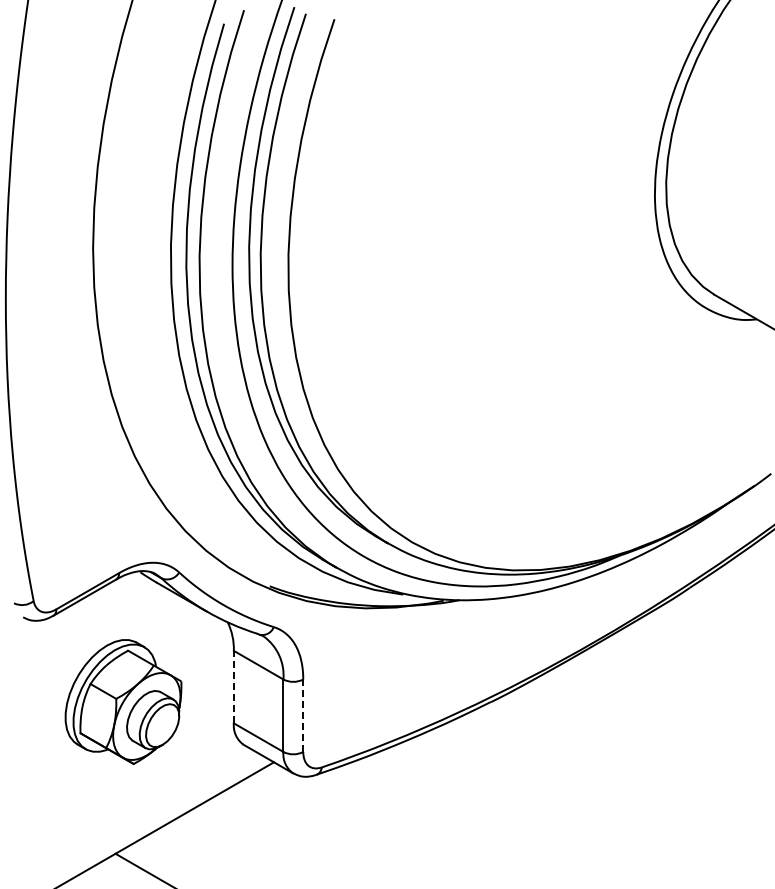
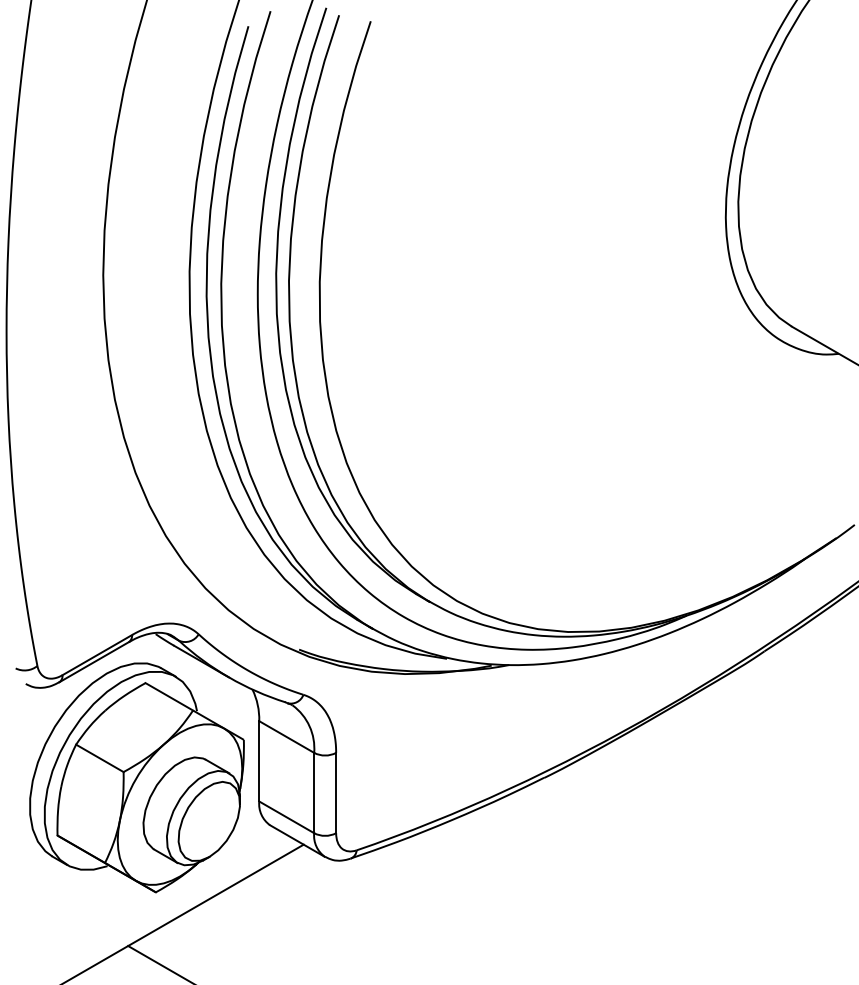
line: (233, 686) -> (258, 760), dashed -> solid
part: (123, 701) -> (136, 777), size x1.67
line: (303, 716) -> (336, 793), dashed -> solid

